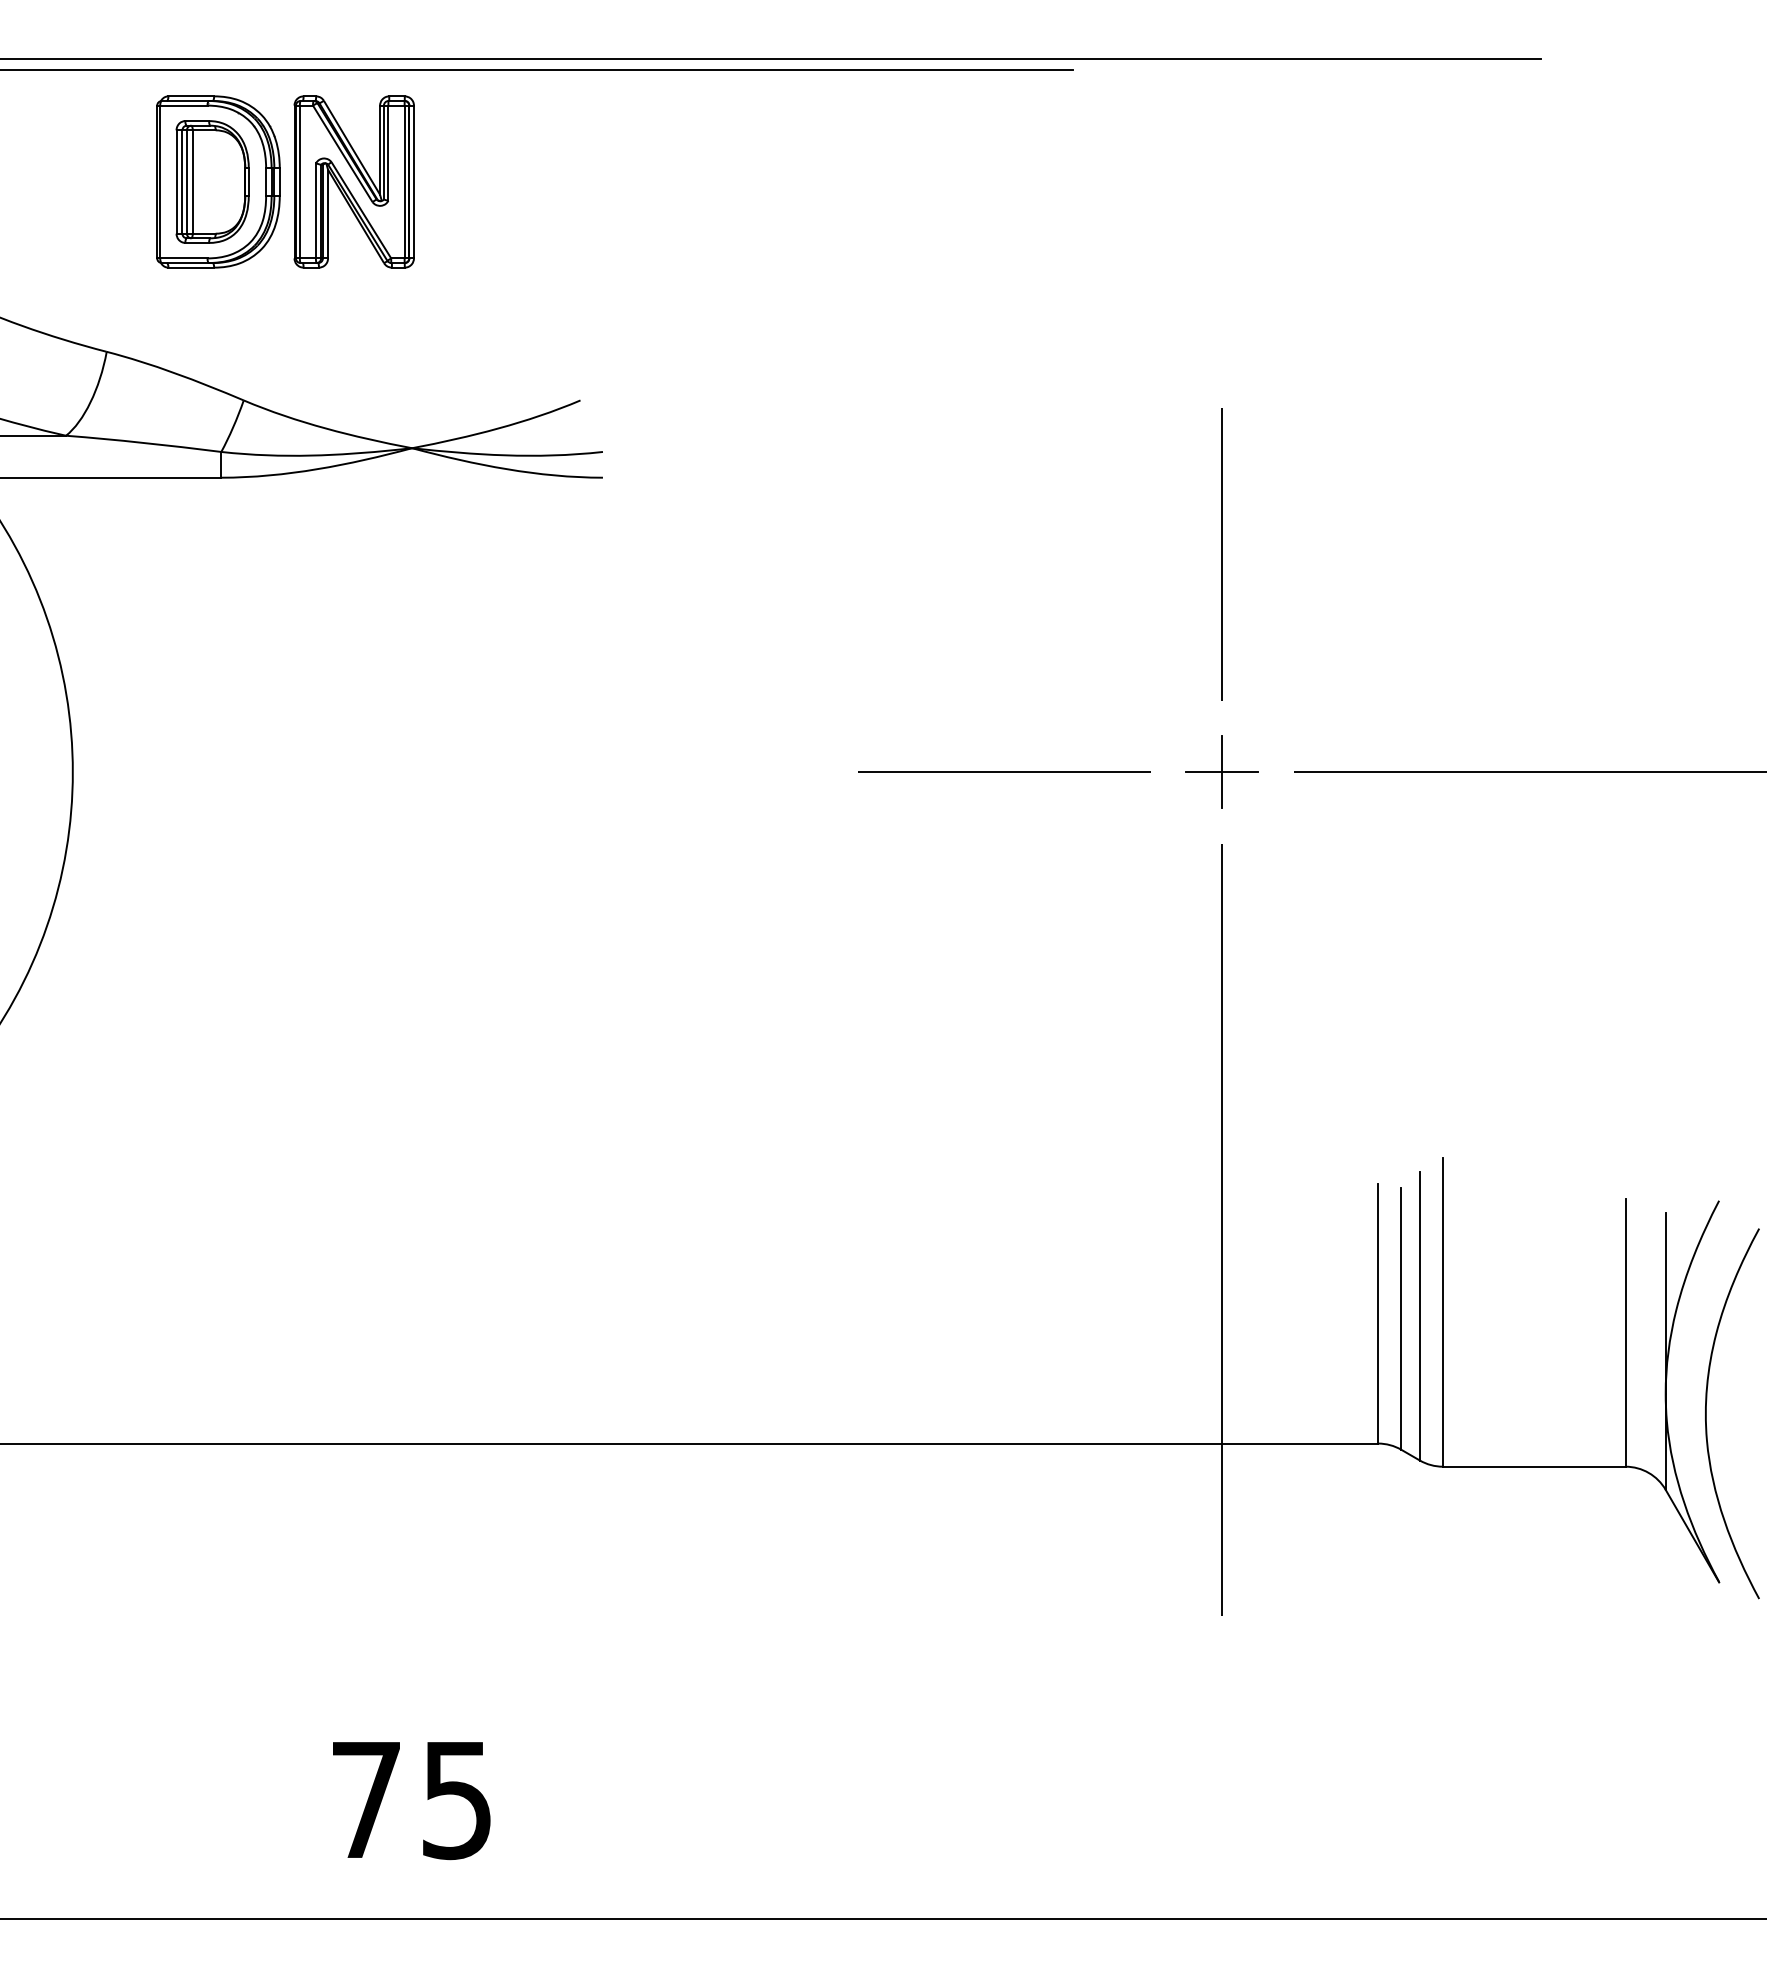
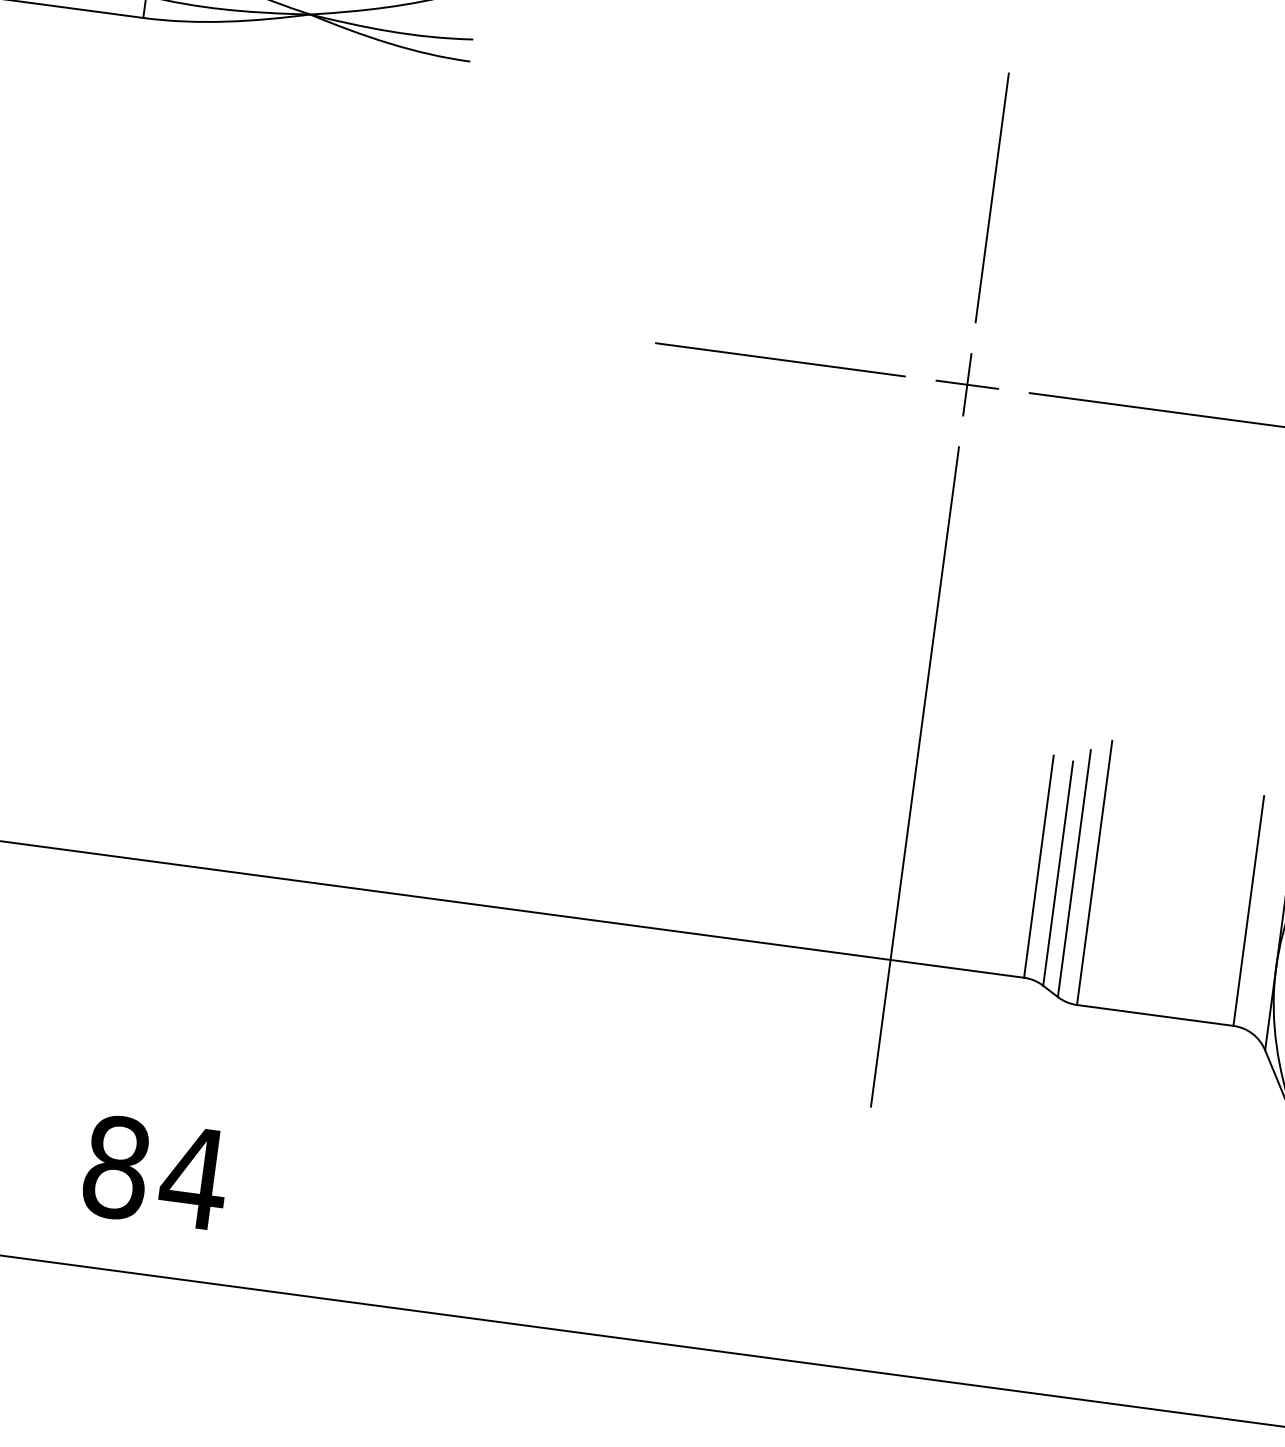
text: (412, 1800) -> (155, 1173), 75 -> 84

